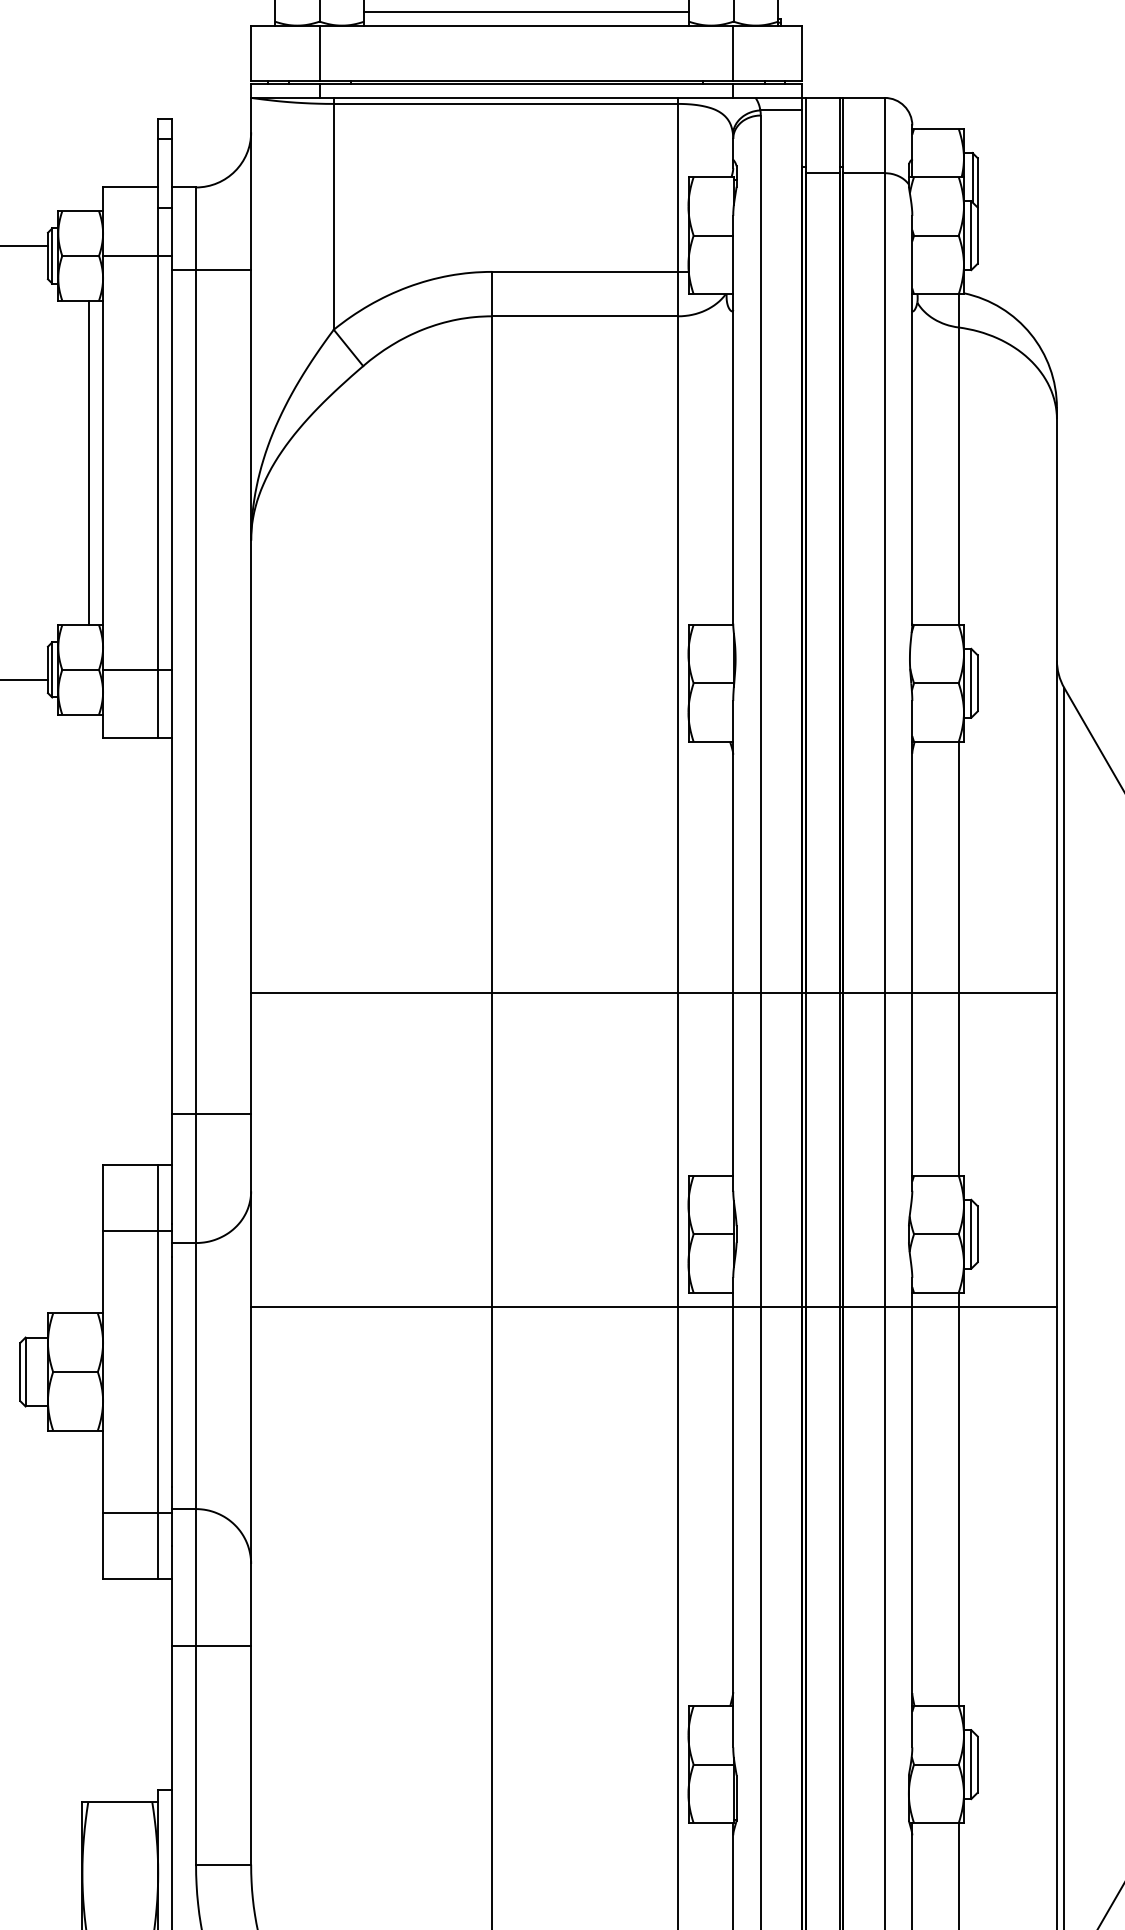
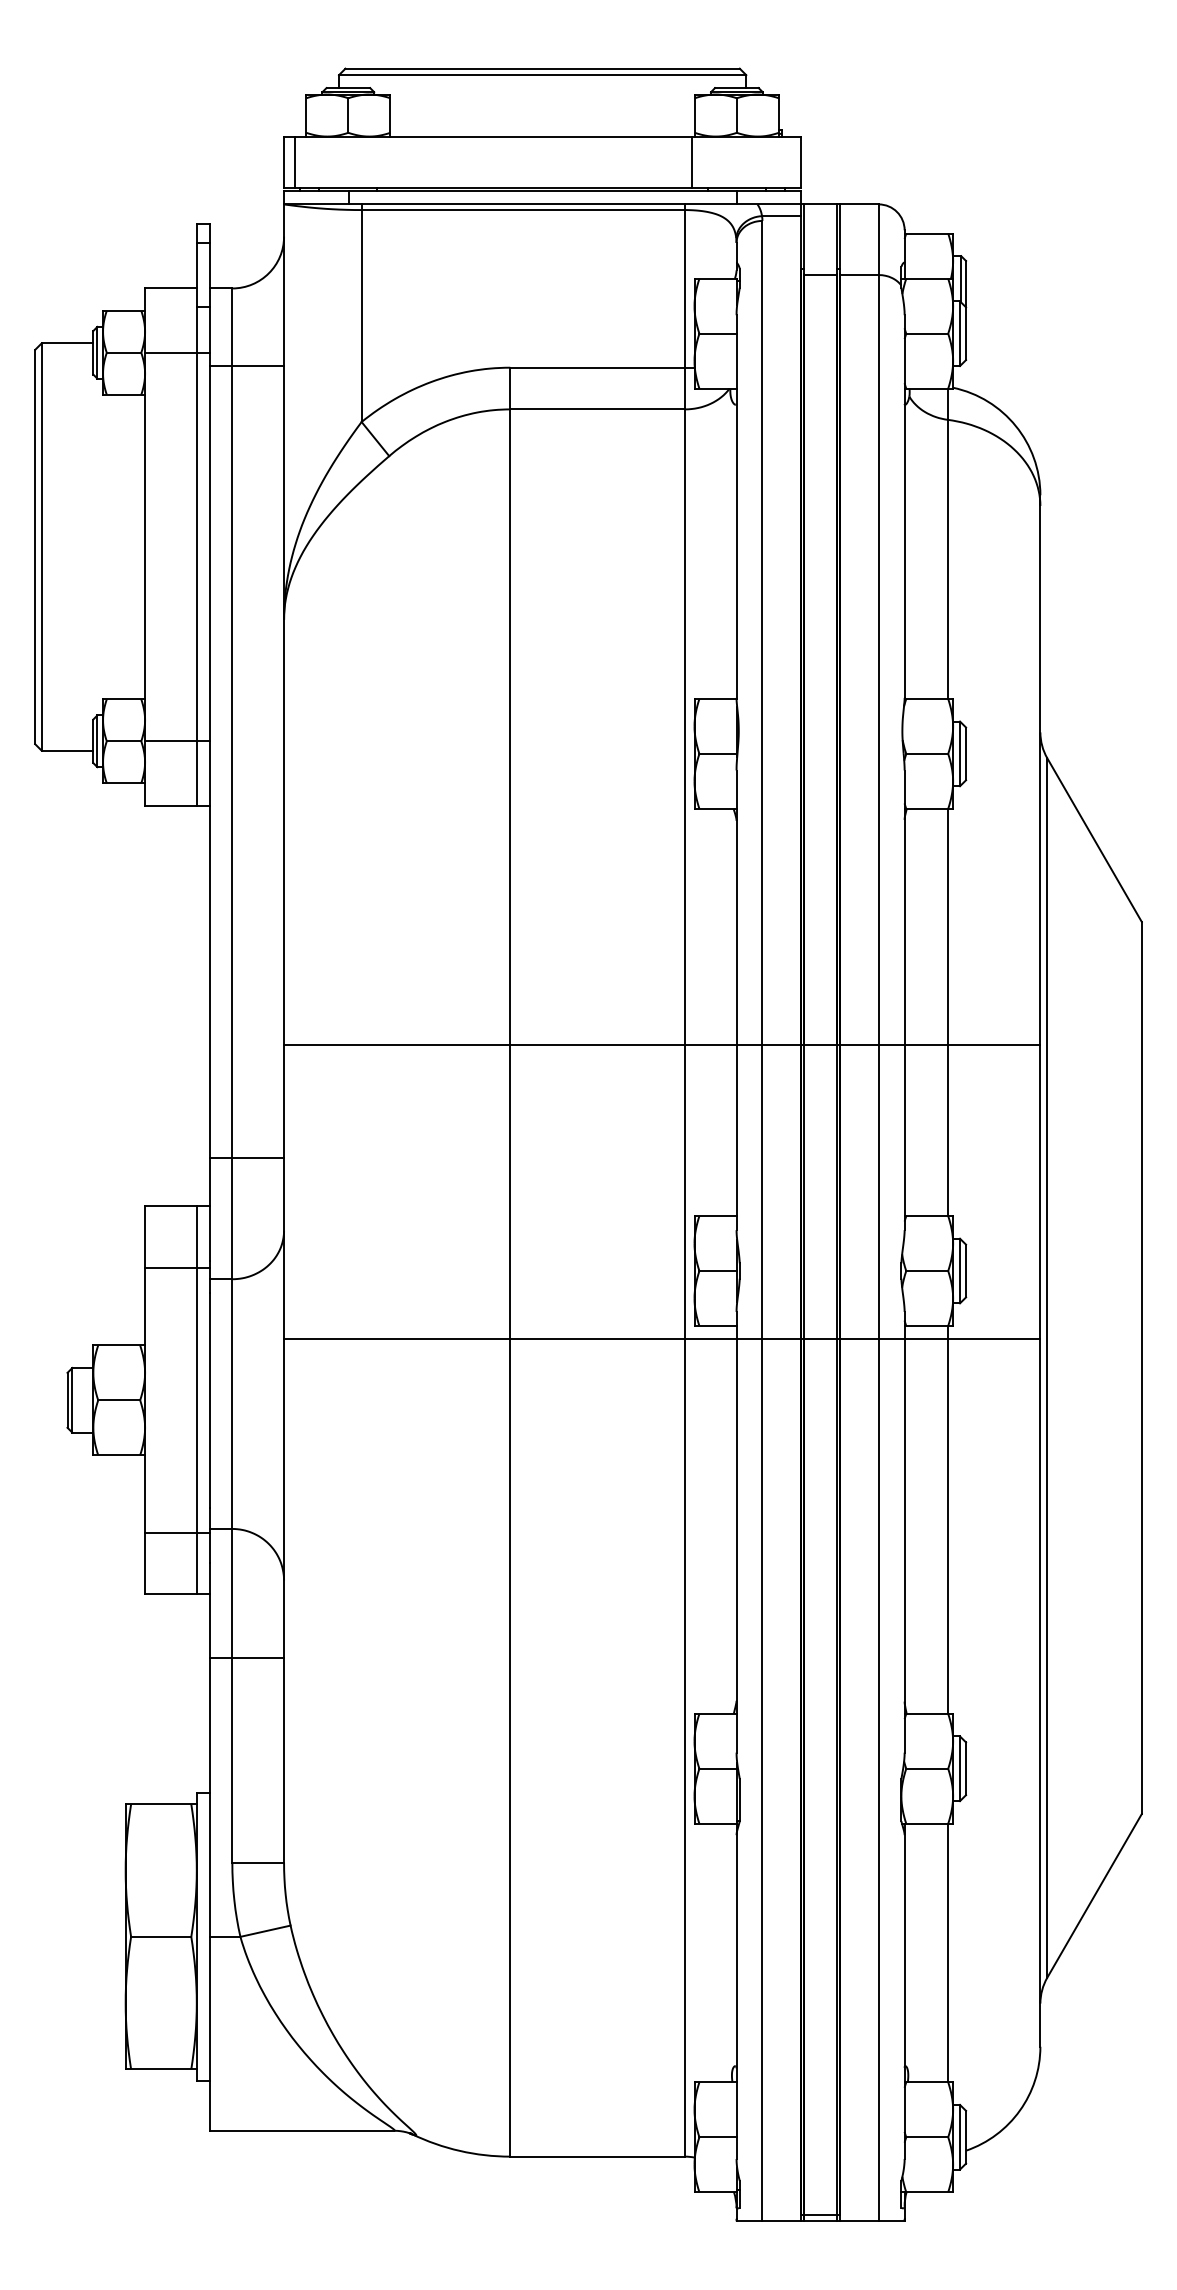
line: (526, 11) -> (542, 123), removed
line: (319, 53) -> (294, 162), moved
line: (733, 53) -> (691, 162), moved
line: (89, 462) -> (132, 546), removed

